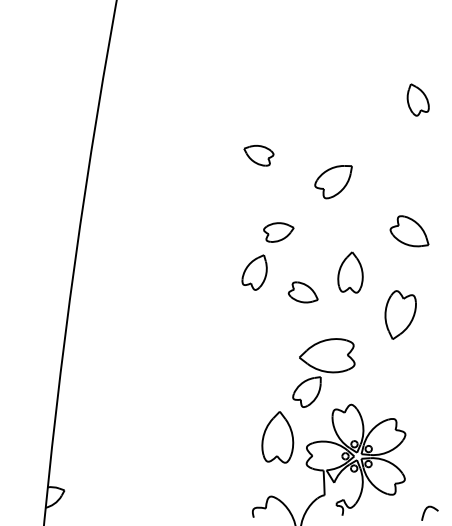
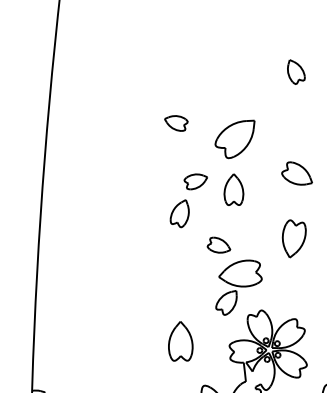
part: (333, 182) -> (235, 140), size x1.43
part: (350, 272) -> (233, 189), moved
part: (302, 292) -> (218, 245), moved
part: (277, 437) -> (180, 341), moved

